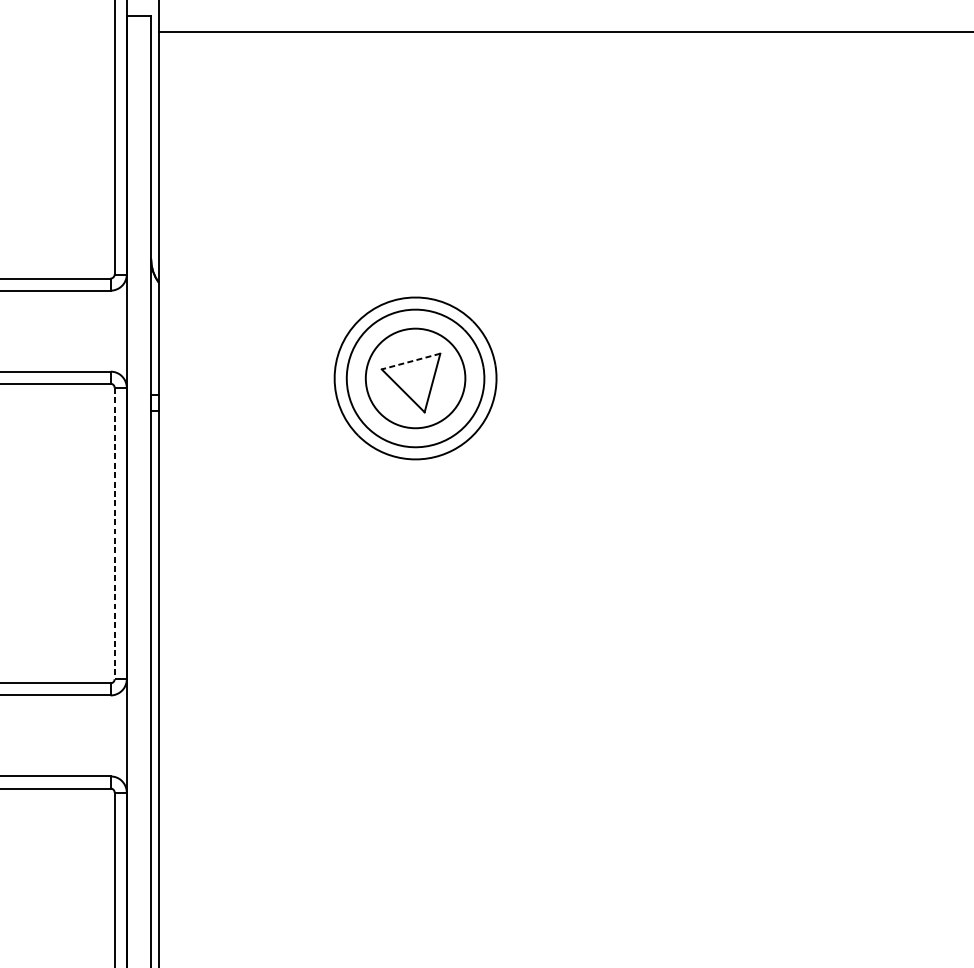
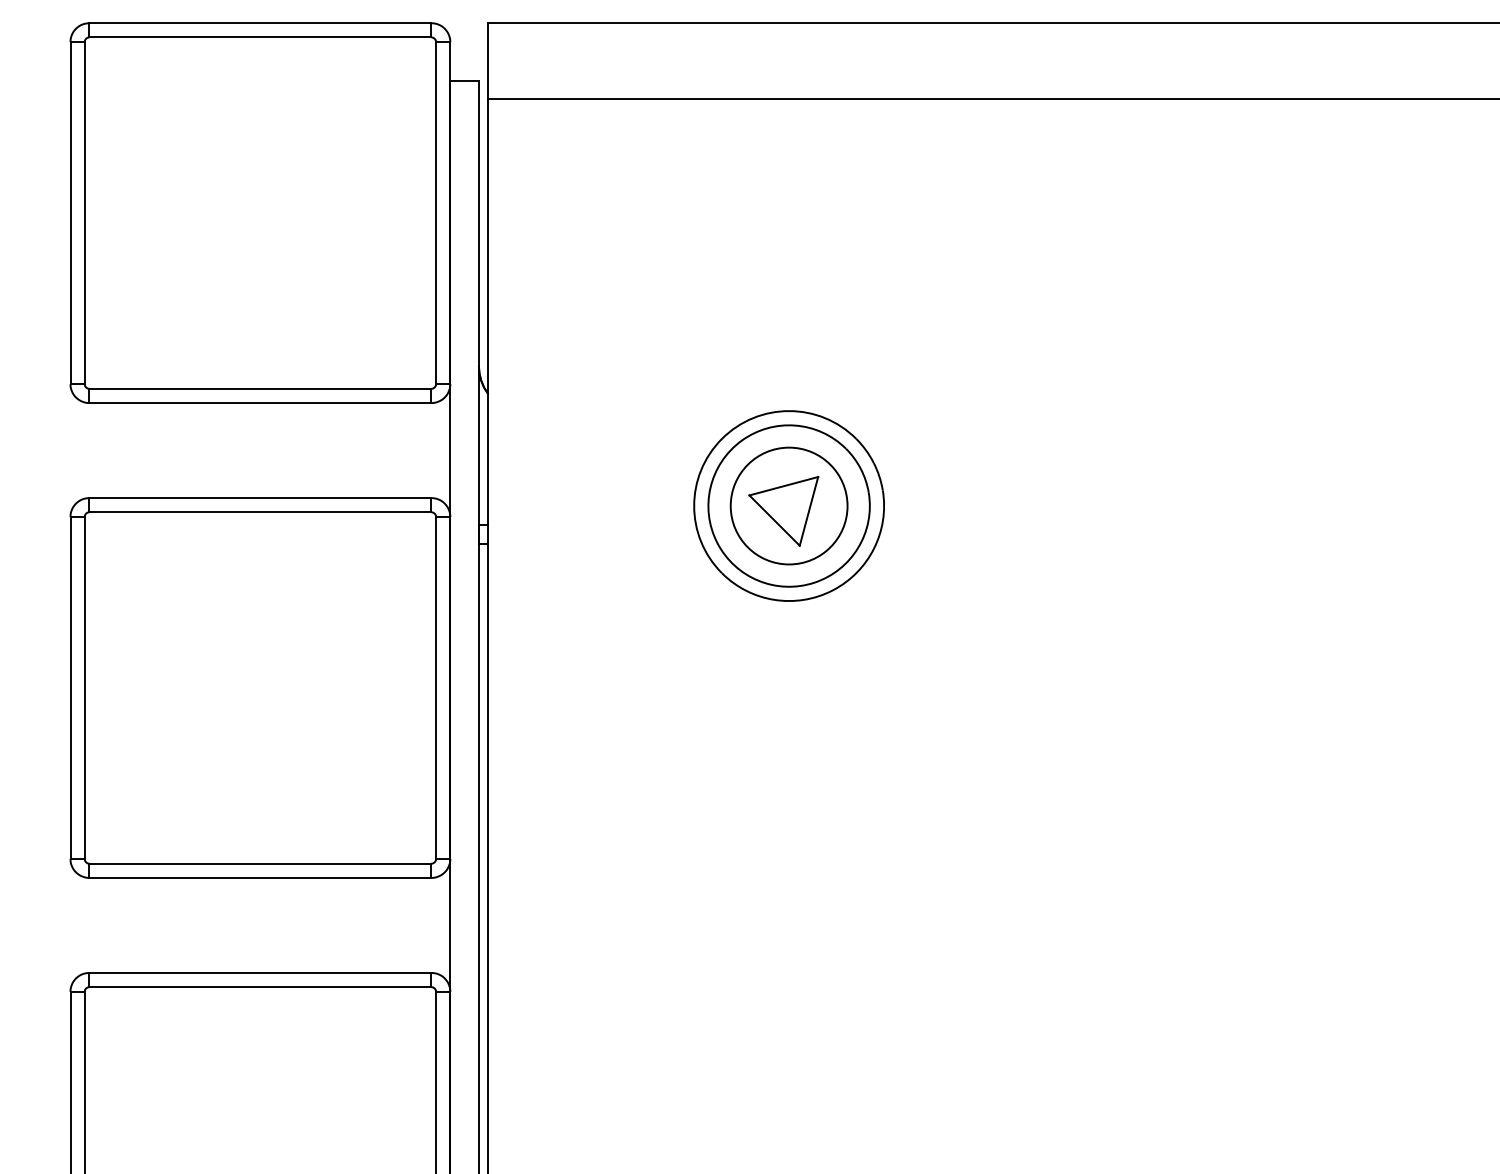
line: (410, 361) -> (783, 486), dashed -> solid
line: (115, 533) -> (436, 688), dashed -> solid

